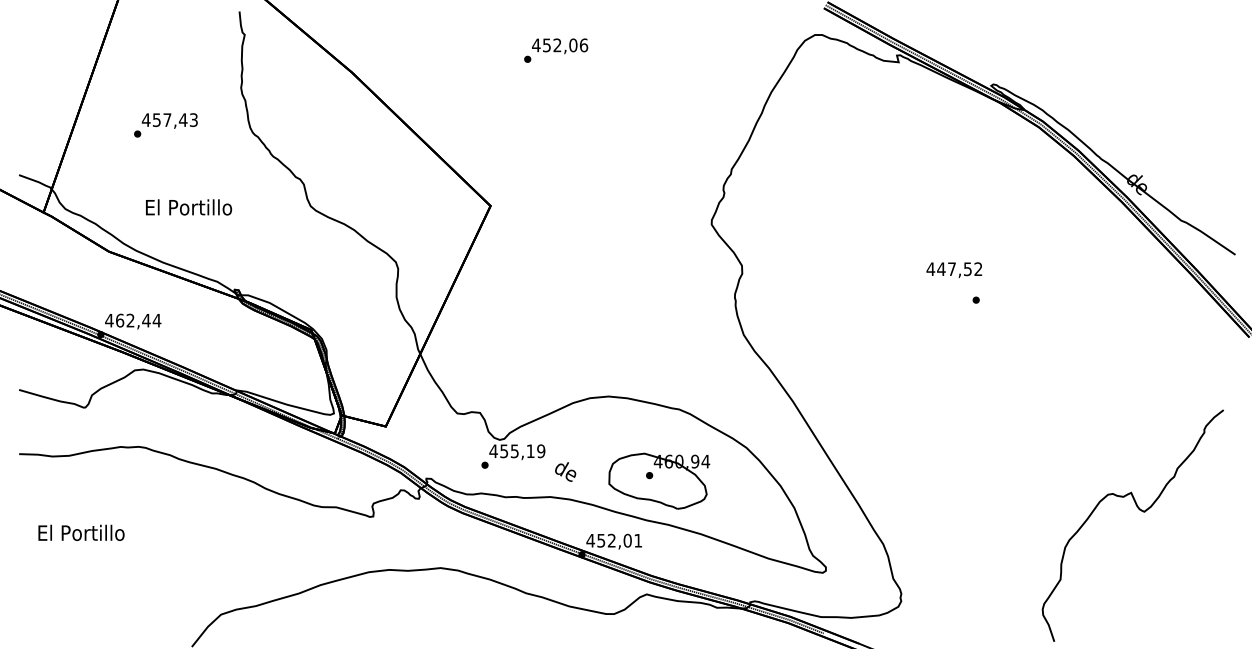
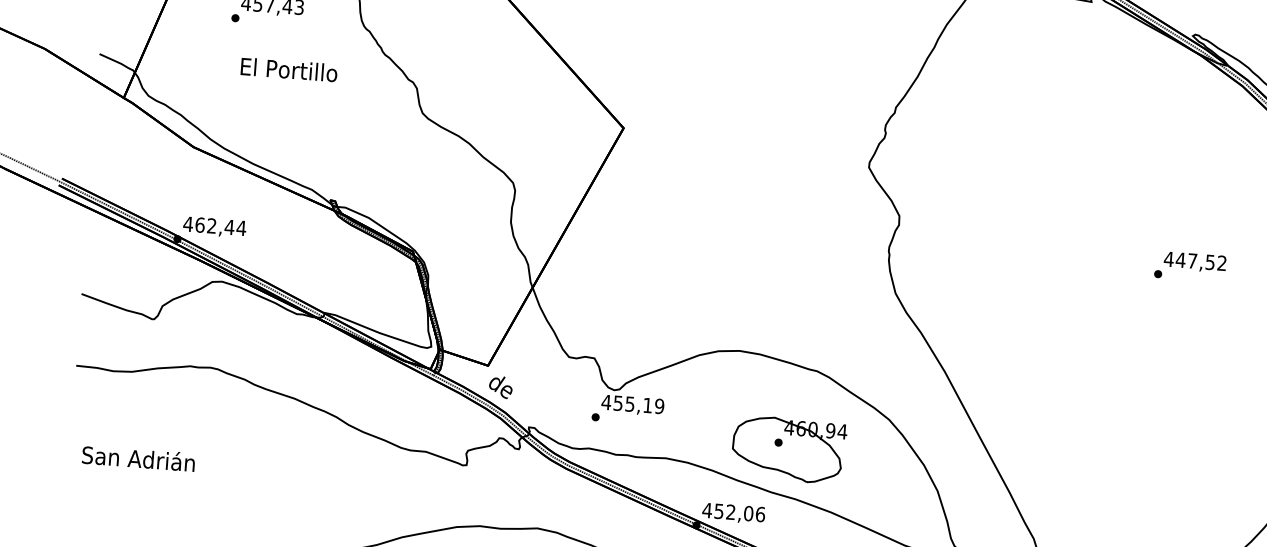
text: (189, 207) -> (289, 69), moved
text: (954, 269) -> (1195, 261), moved
text: (565, 471) -> (500, 386), moved
text: (80, 532) -> (138, 458), El Portillo -> San Adrián
text: (638, 540) -> (760, 514), 452,01 -> 452,06

